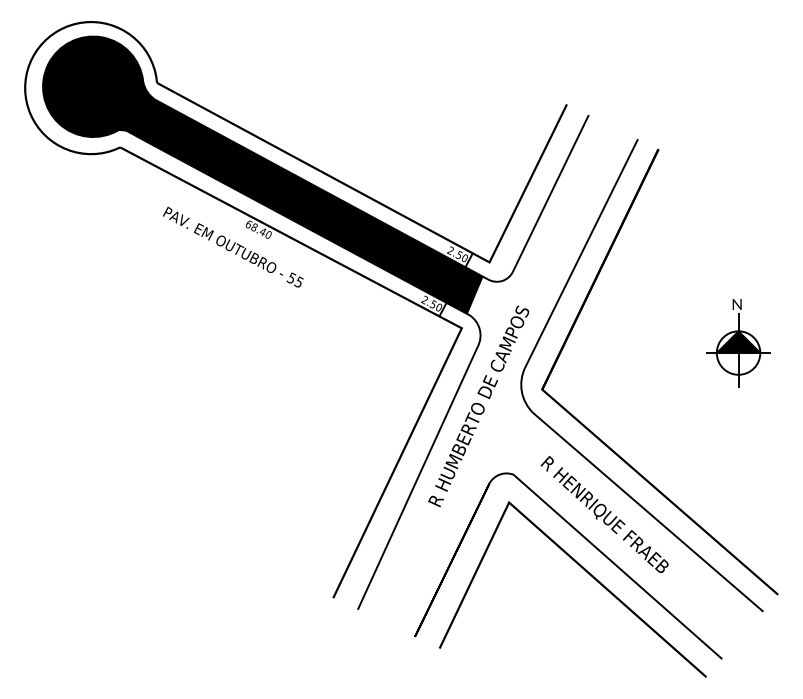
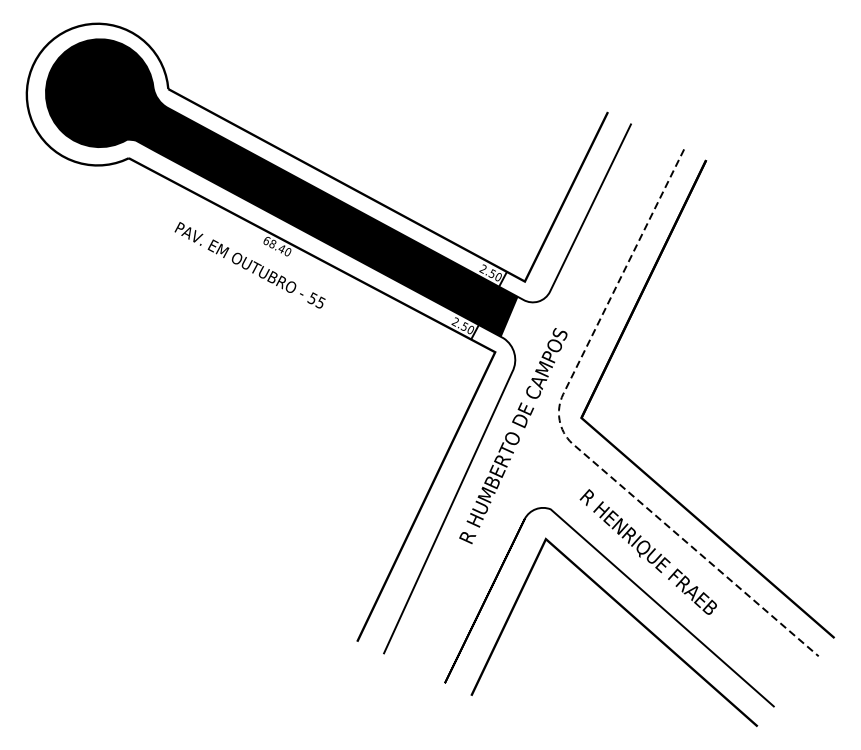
part: (738, 343) -> (791, 368), removed
line: (529, 408) -> (567, 438), solid -> dashed

